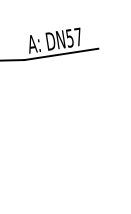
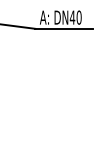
text: (73, 37) -> (75, 17), DN57 -> DN40

